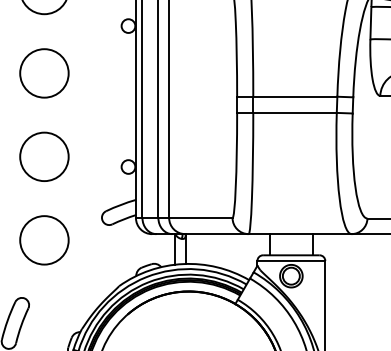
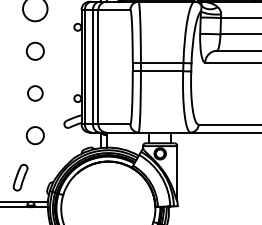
circle: (44, 73) -> (35, 51), size x0.7
circle: (44, 156) -> (35, 93), size x0.6
circle: (44, 239) -> (35, 135), size x0.7

